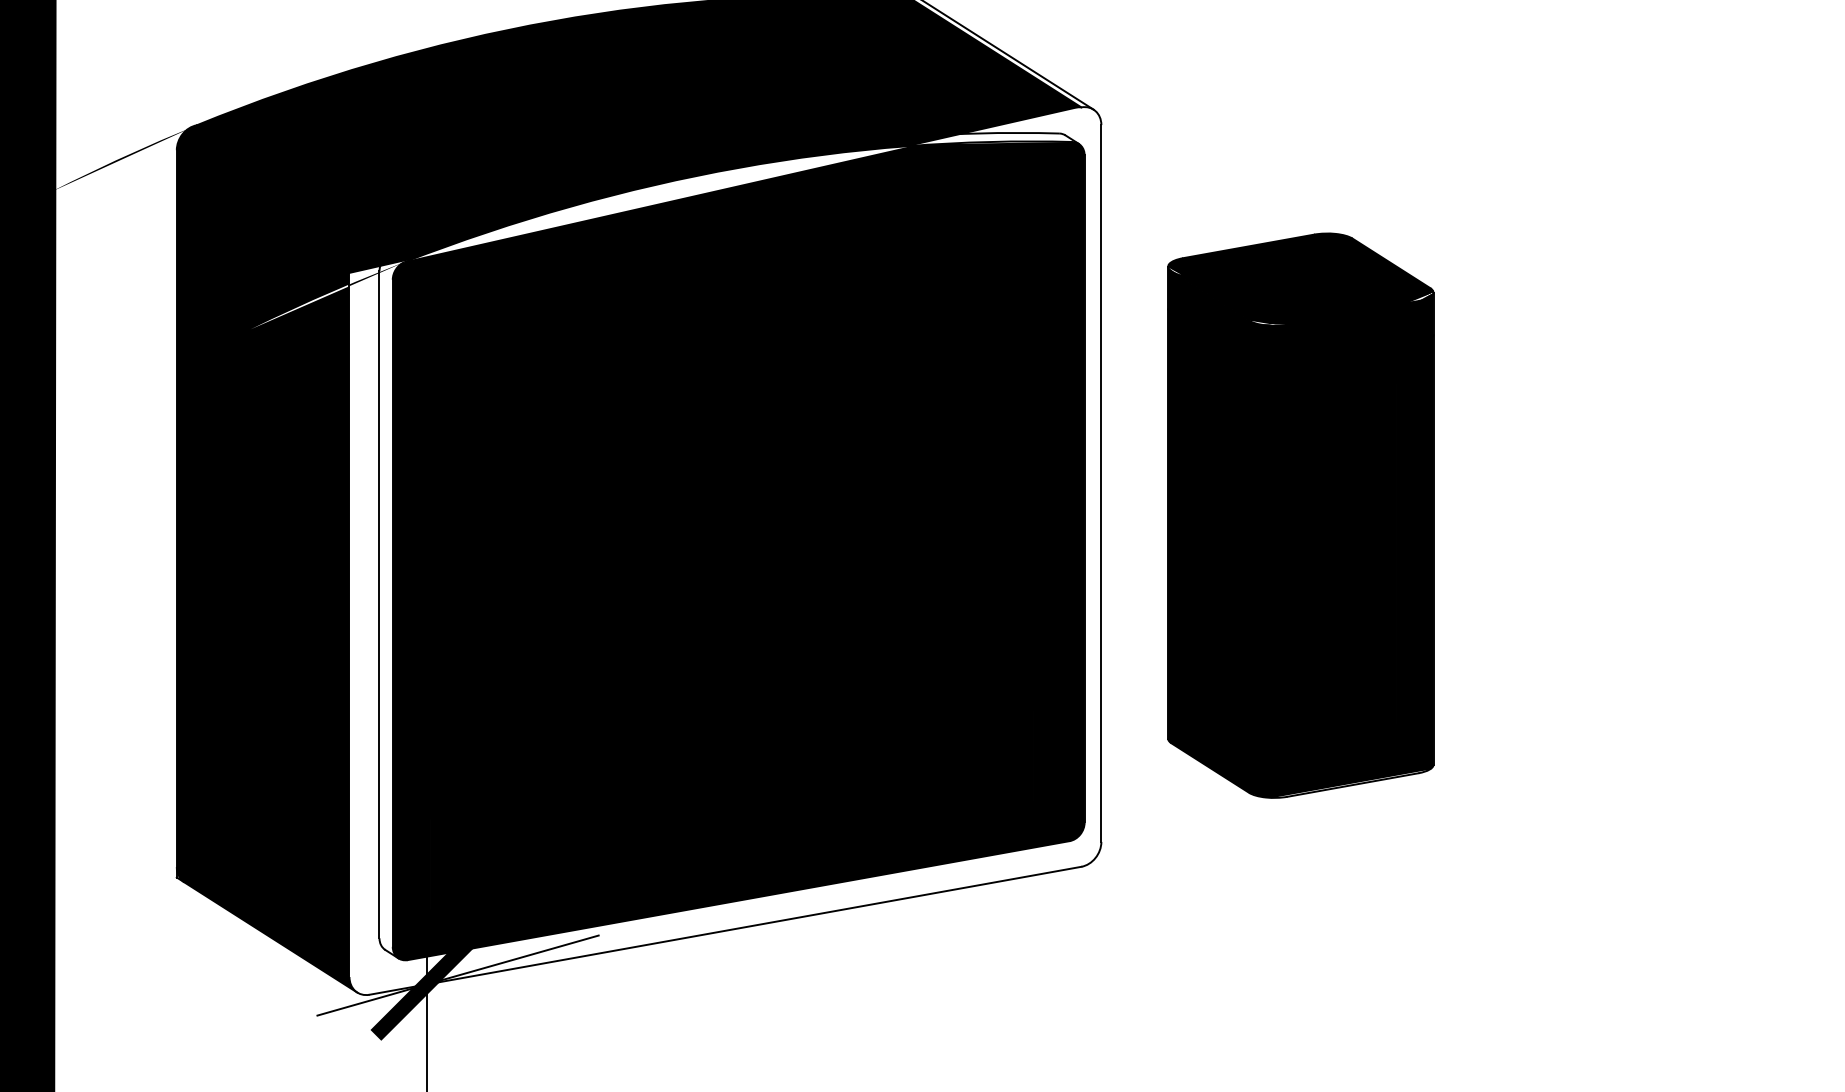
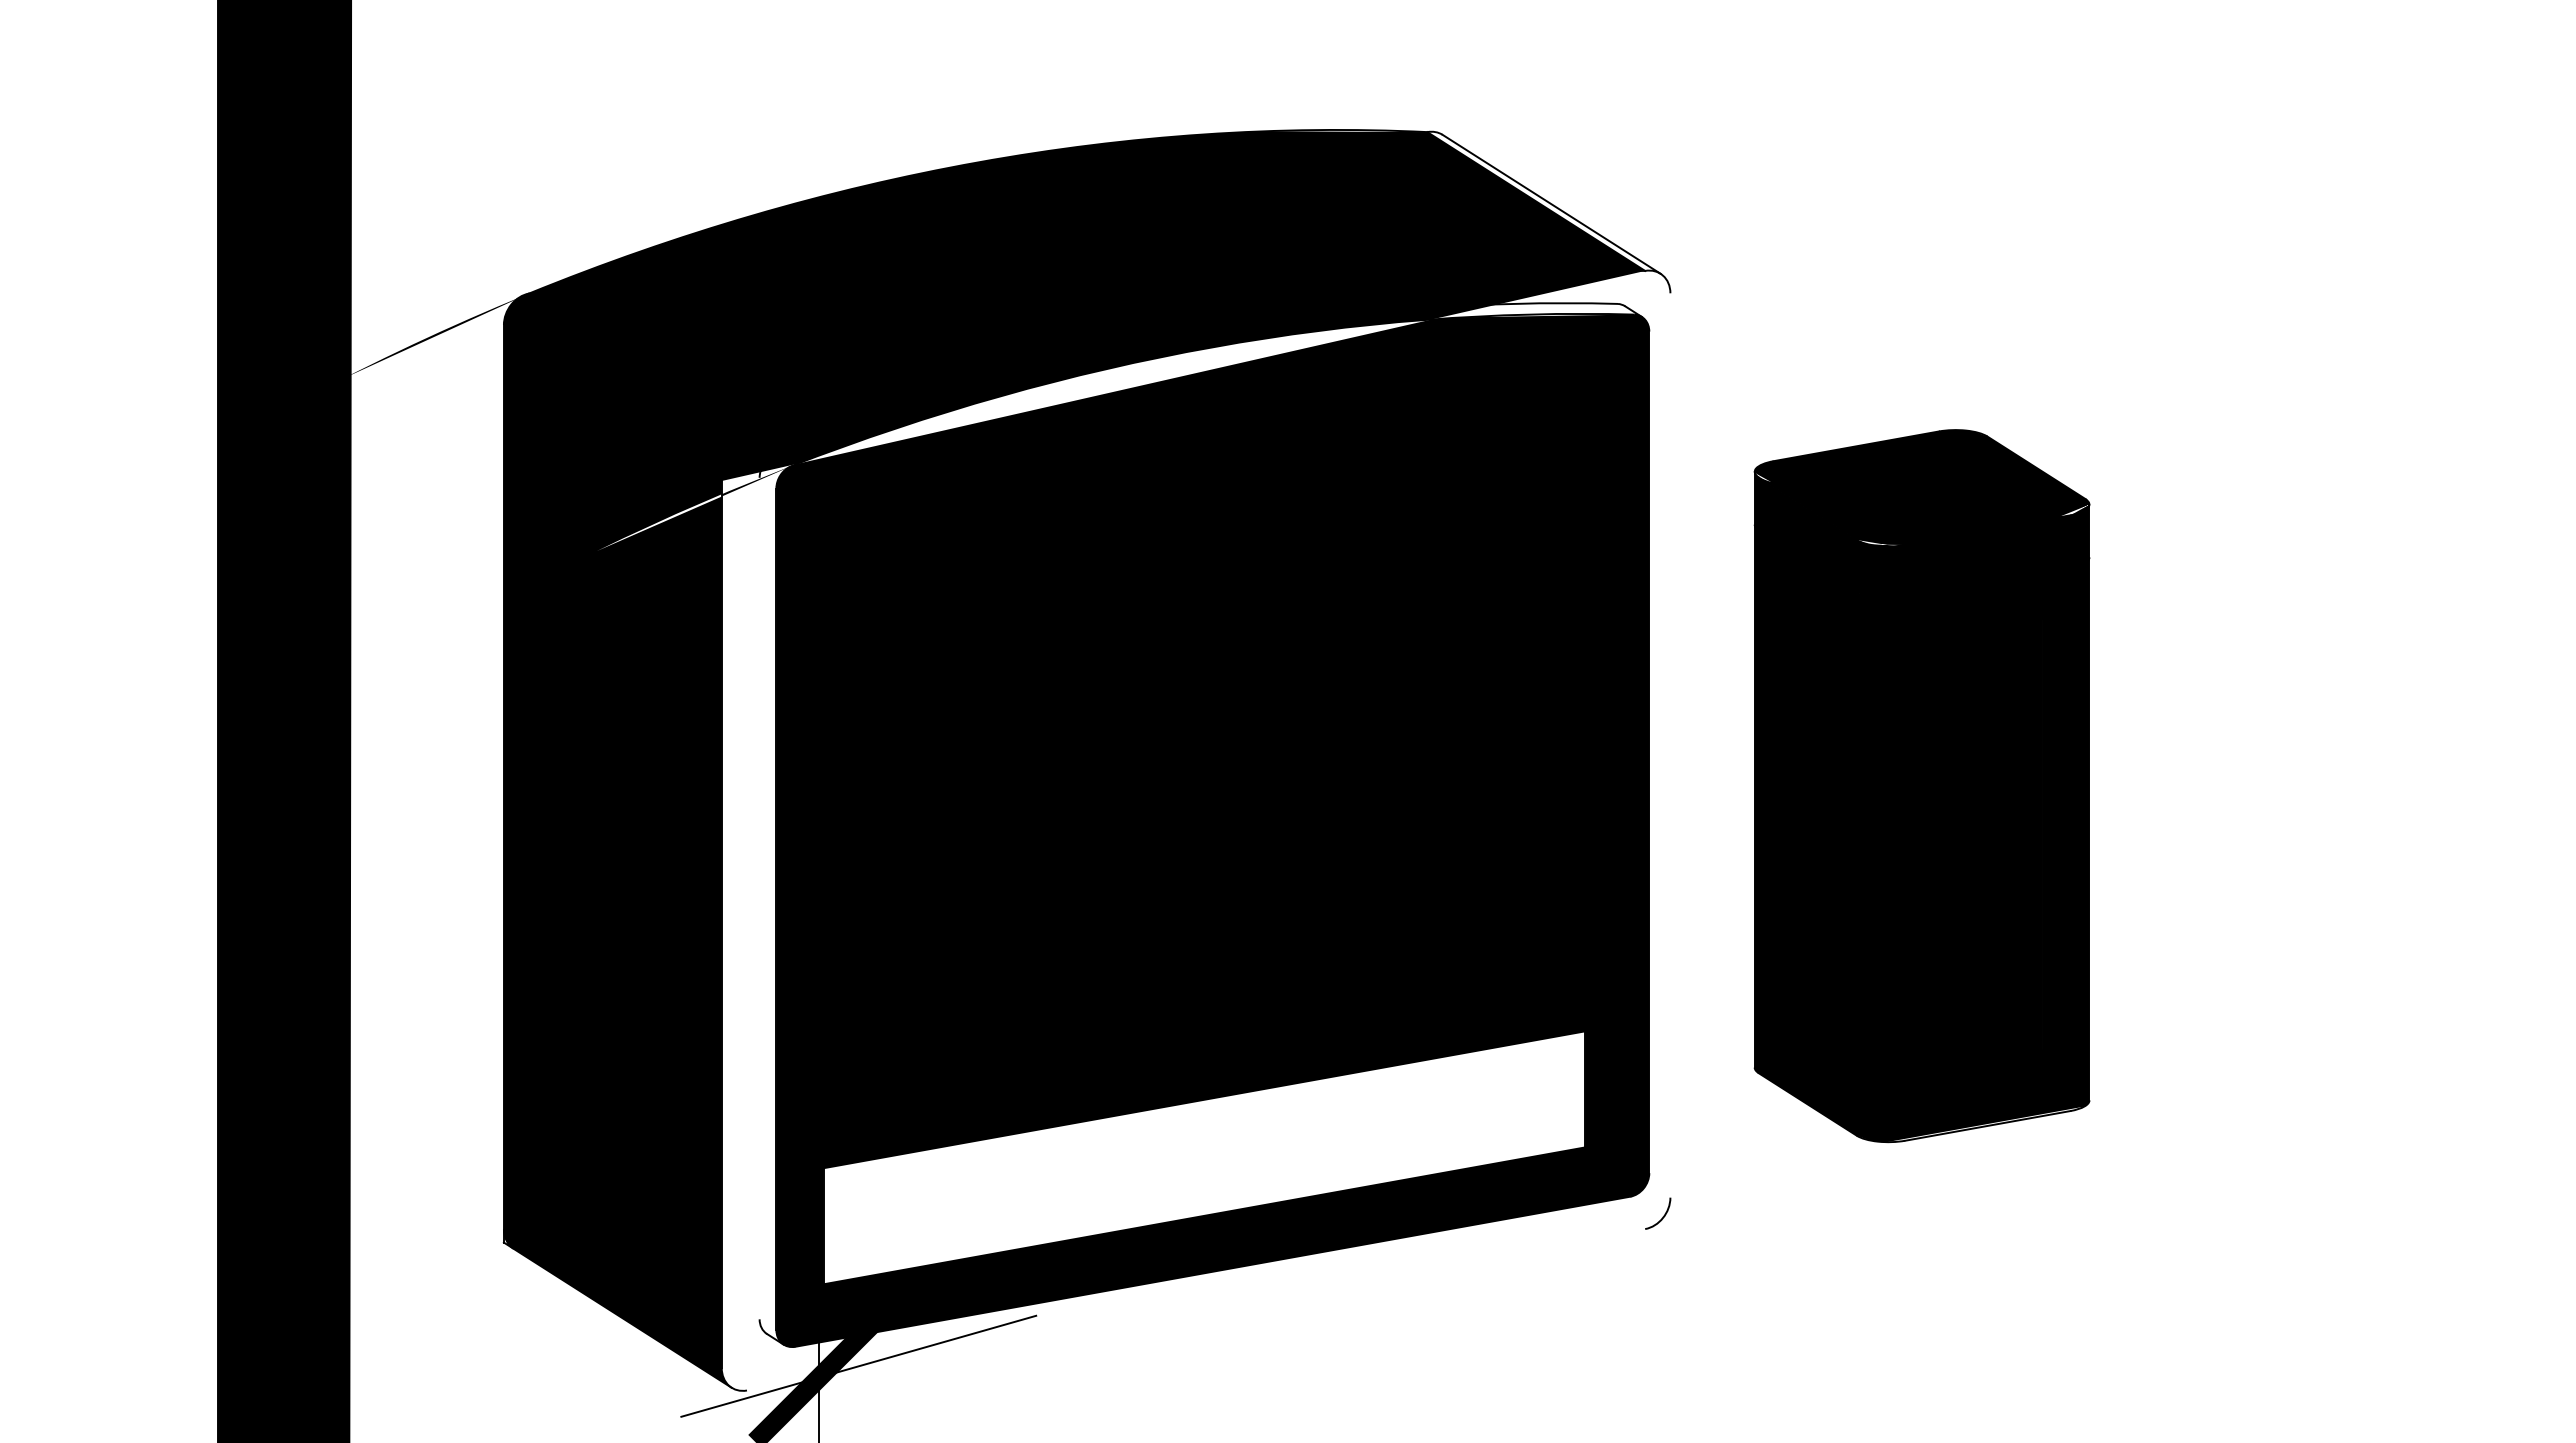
line: (1101, 483) -> (1670, 745), removed
line: (379, 604) -> (759, 898), removed
fill: (732, 810) -> (1204, 1157), removed
line: (725, 930) -> (1196, 1309), removed

